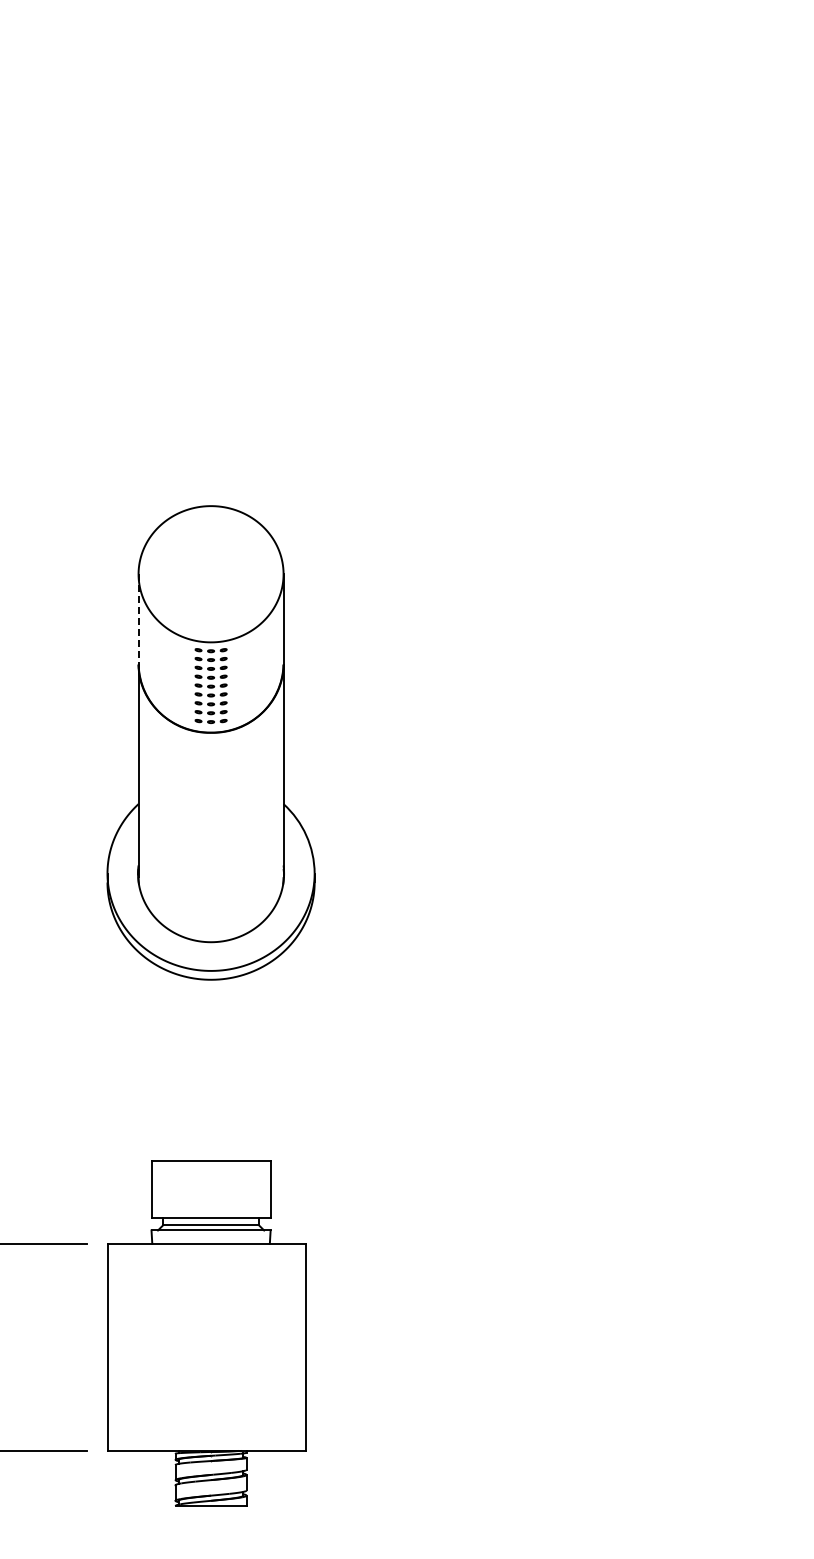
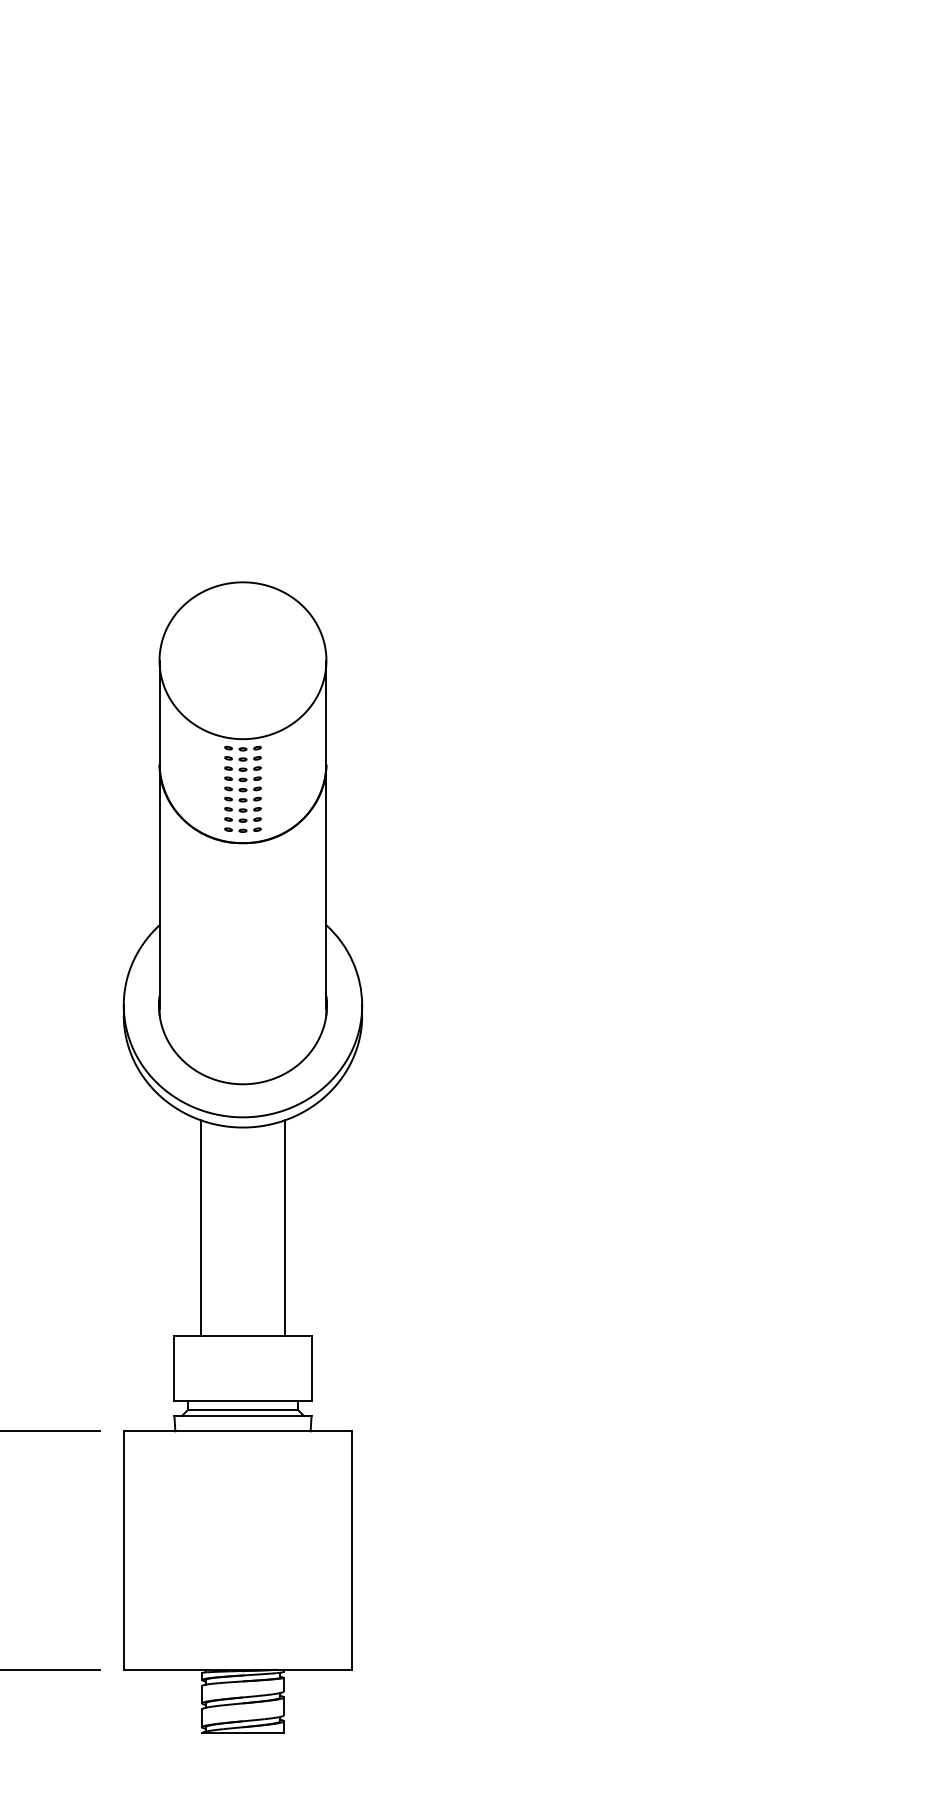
line: (138, 619) -> (159, 712), dashed -> solid
line: (174, 1066) -> (200, 1227), added
line: (247, 1066) -> (284, 1227), added

